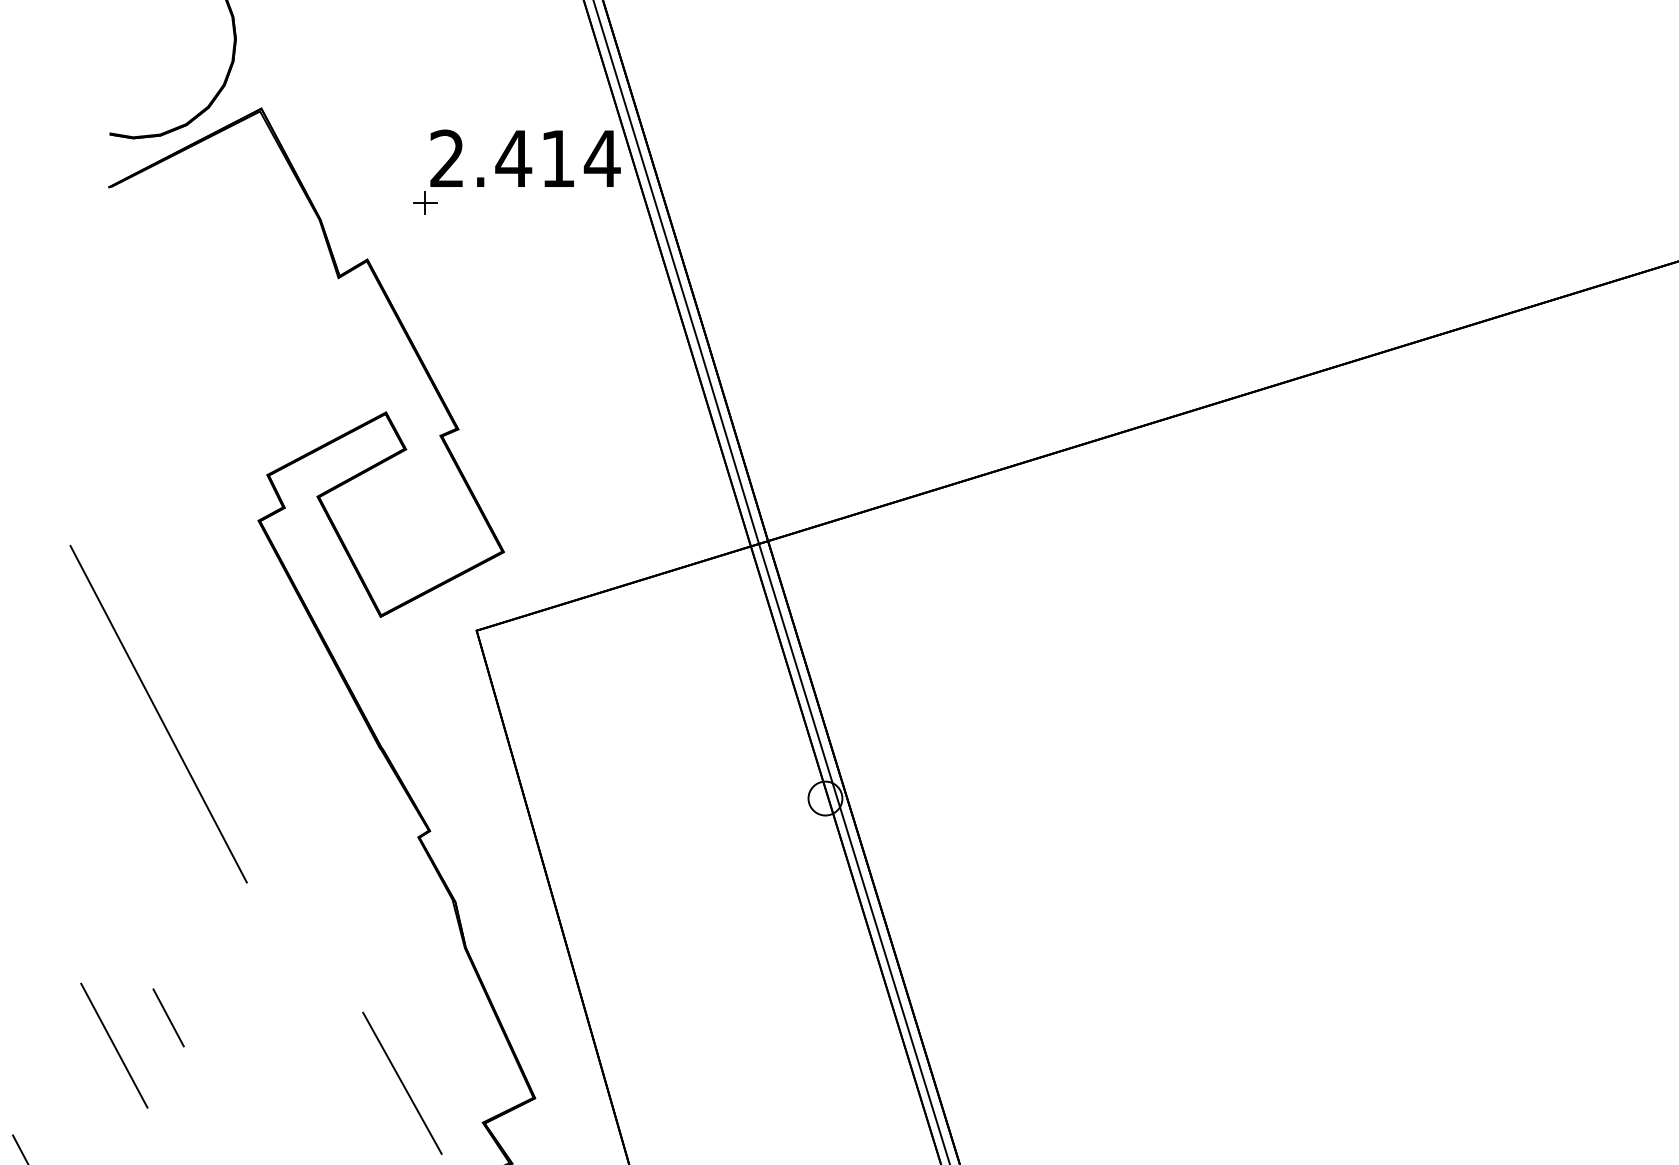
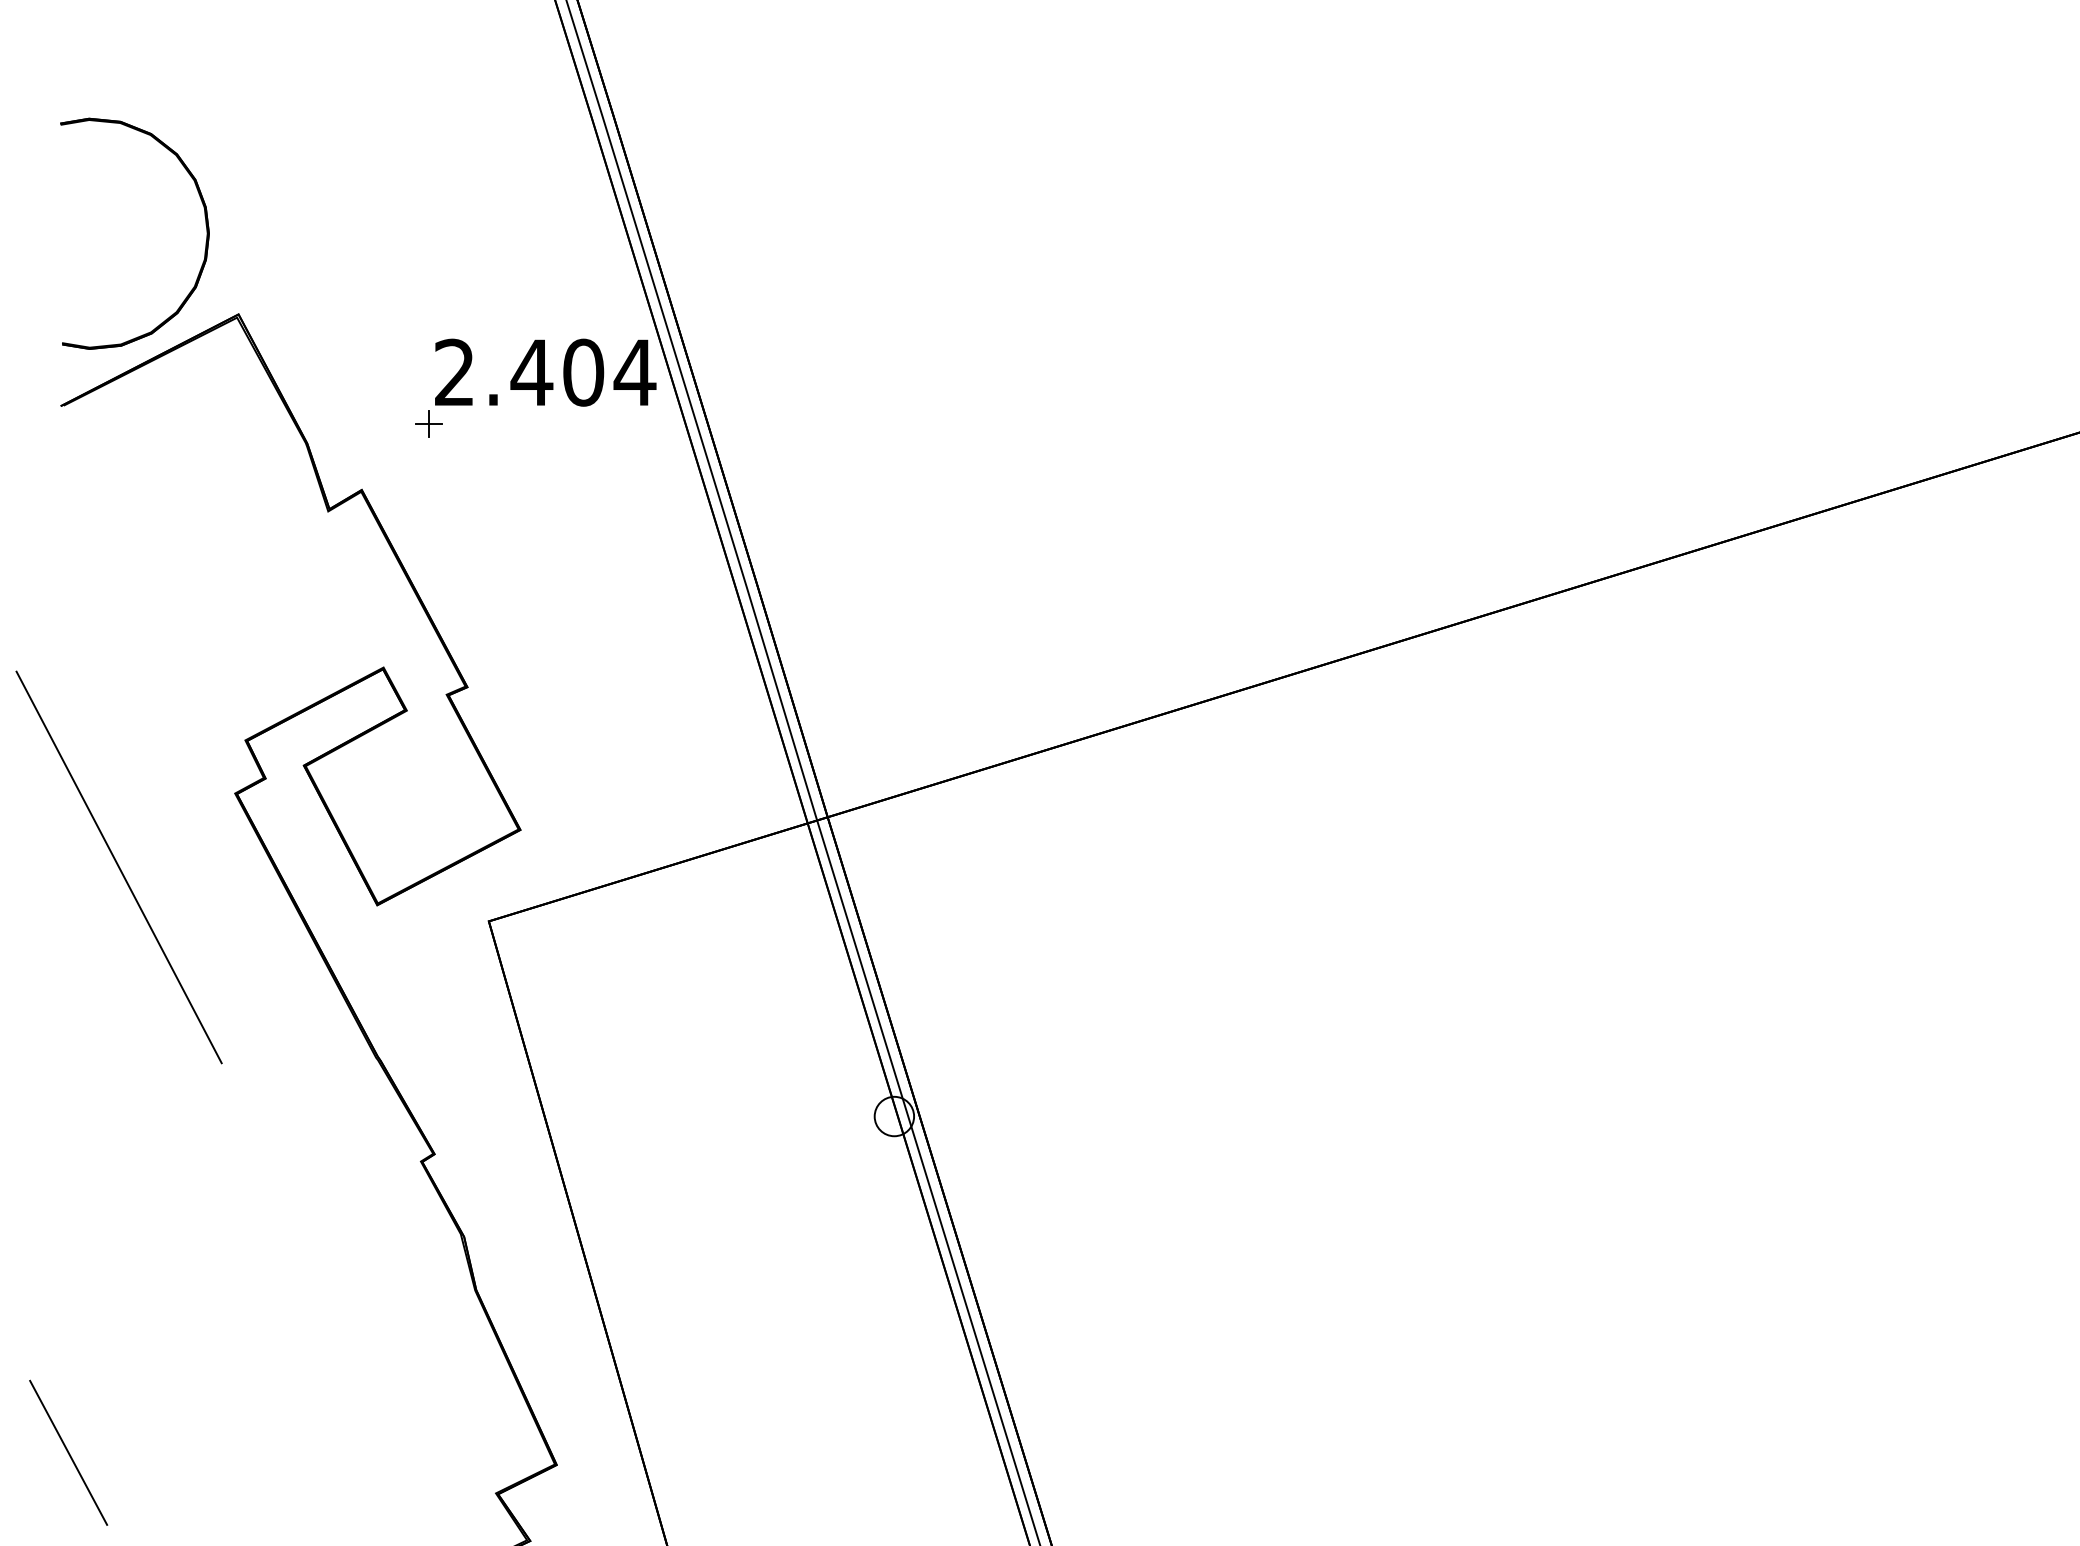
text: (558, 158) -> (583, 372), 2.414 -> 2.404
line: (158, 714) -> (118, 867), moved
line: (168, 1017) -> (130, 1371), removed
line: (114, 1045) -> (68, 1452), moved
line: (402, 1083) -> (402, 1447), removed

